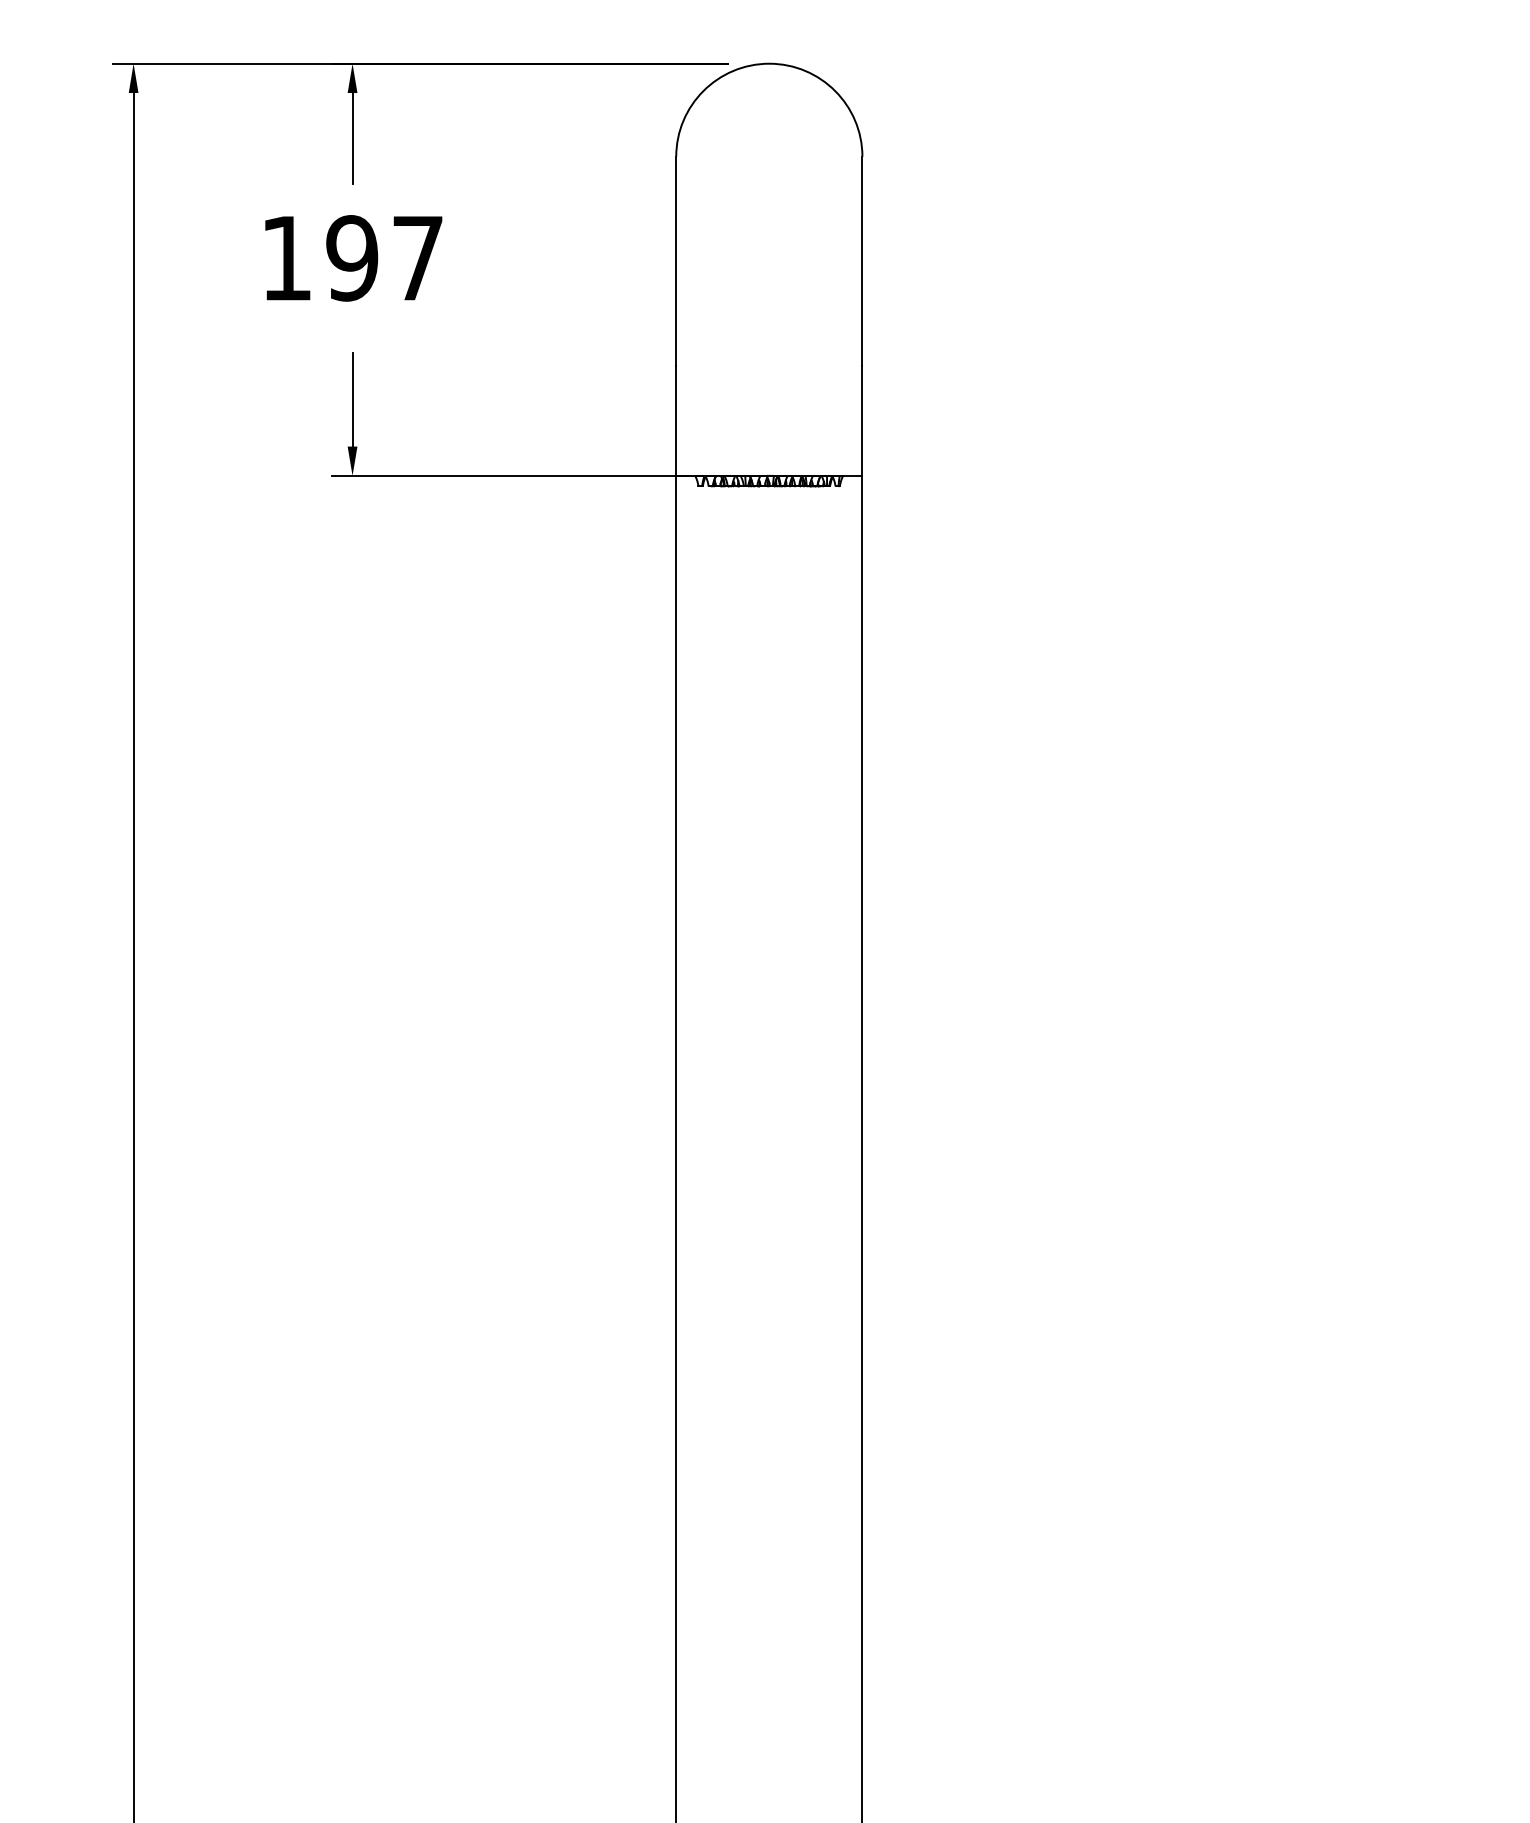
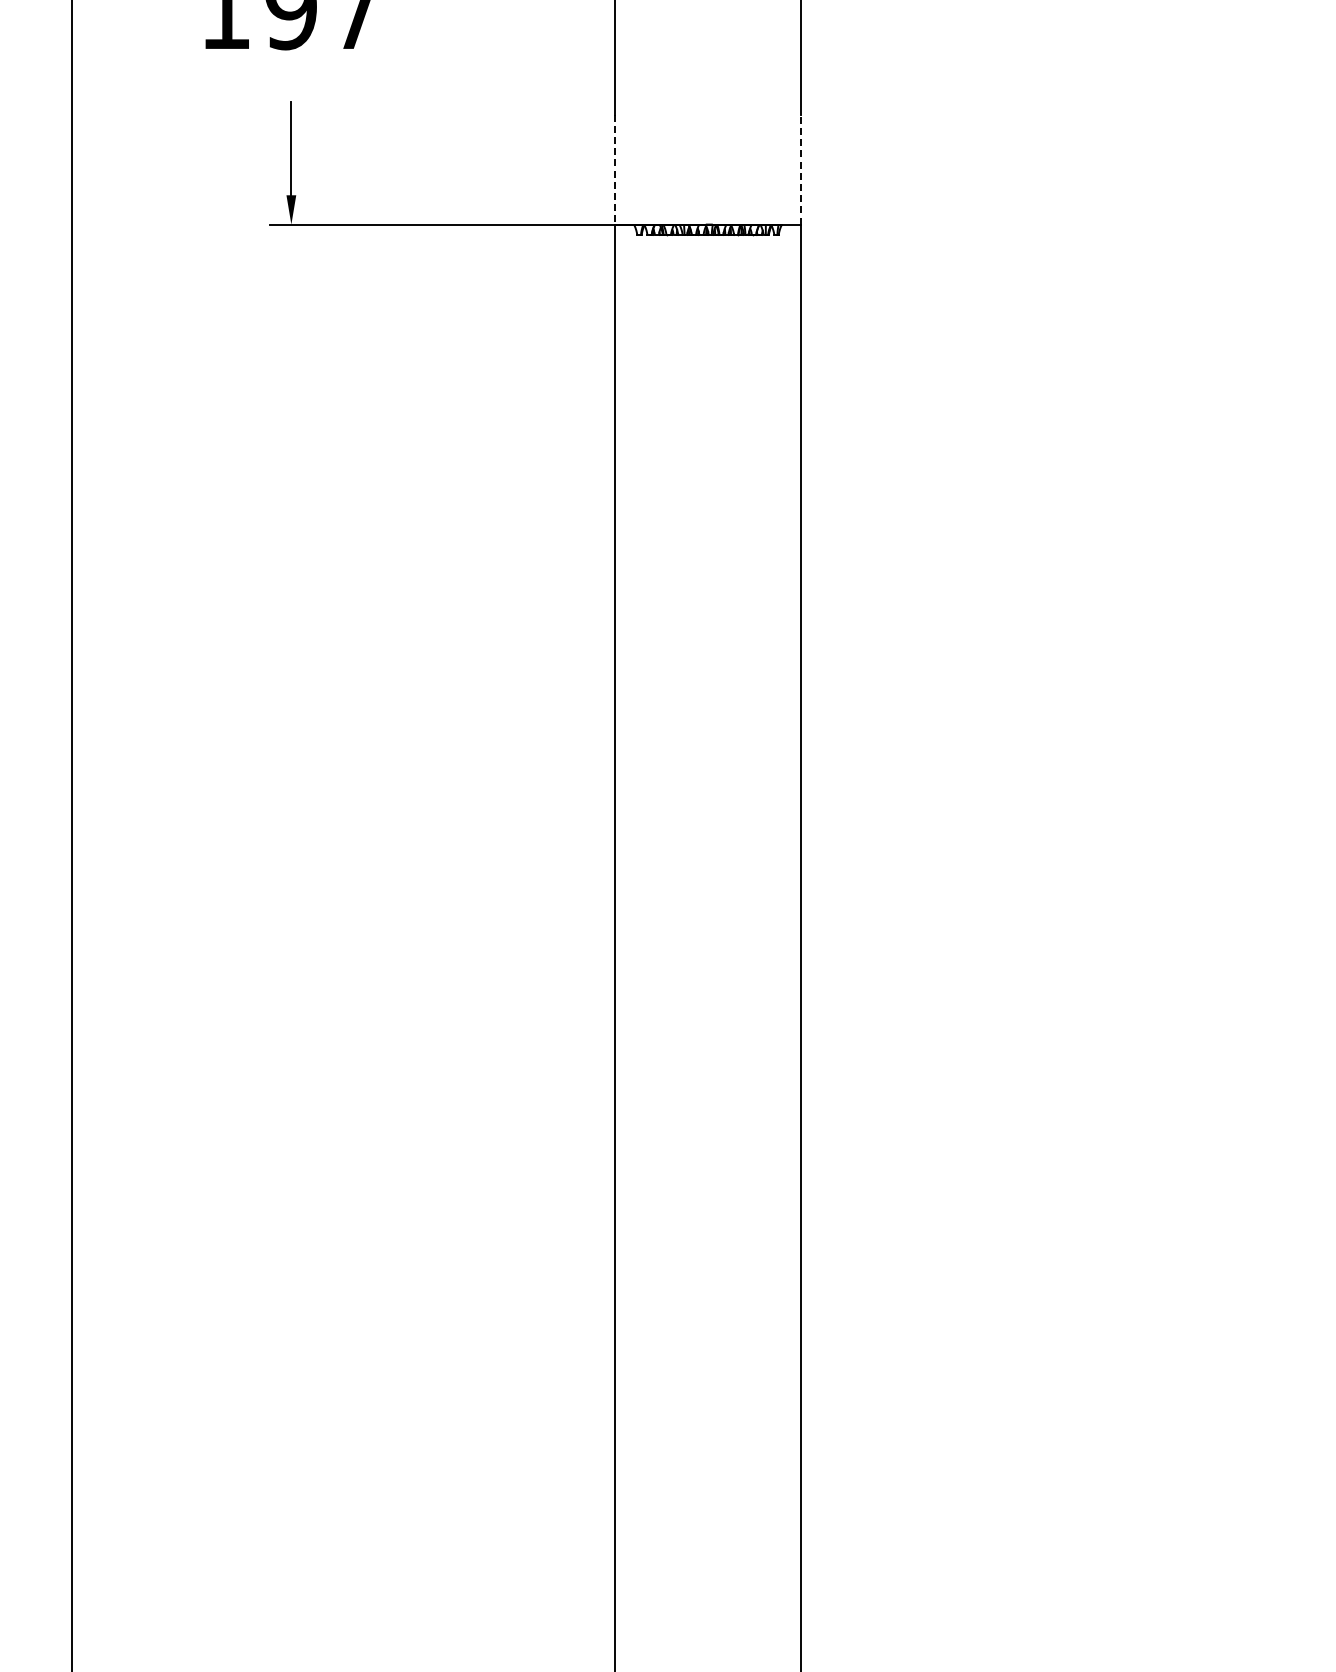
line: (676, 420) -> (615, 169), solid -> dashed
line: (862, 420) -> (801, 169), solid -> dashed

